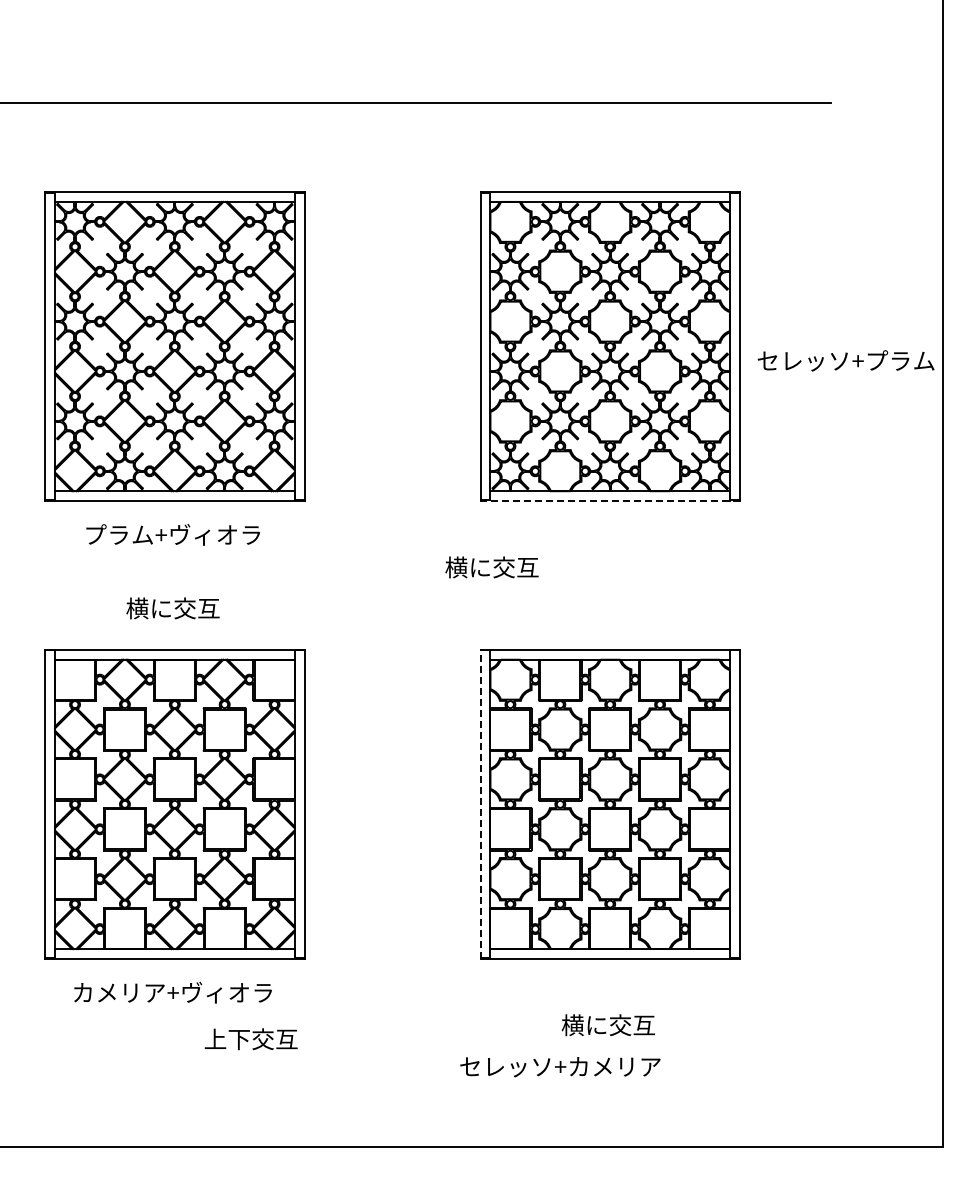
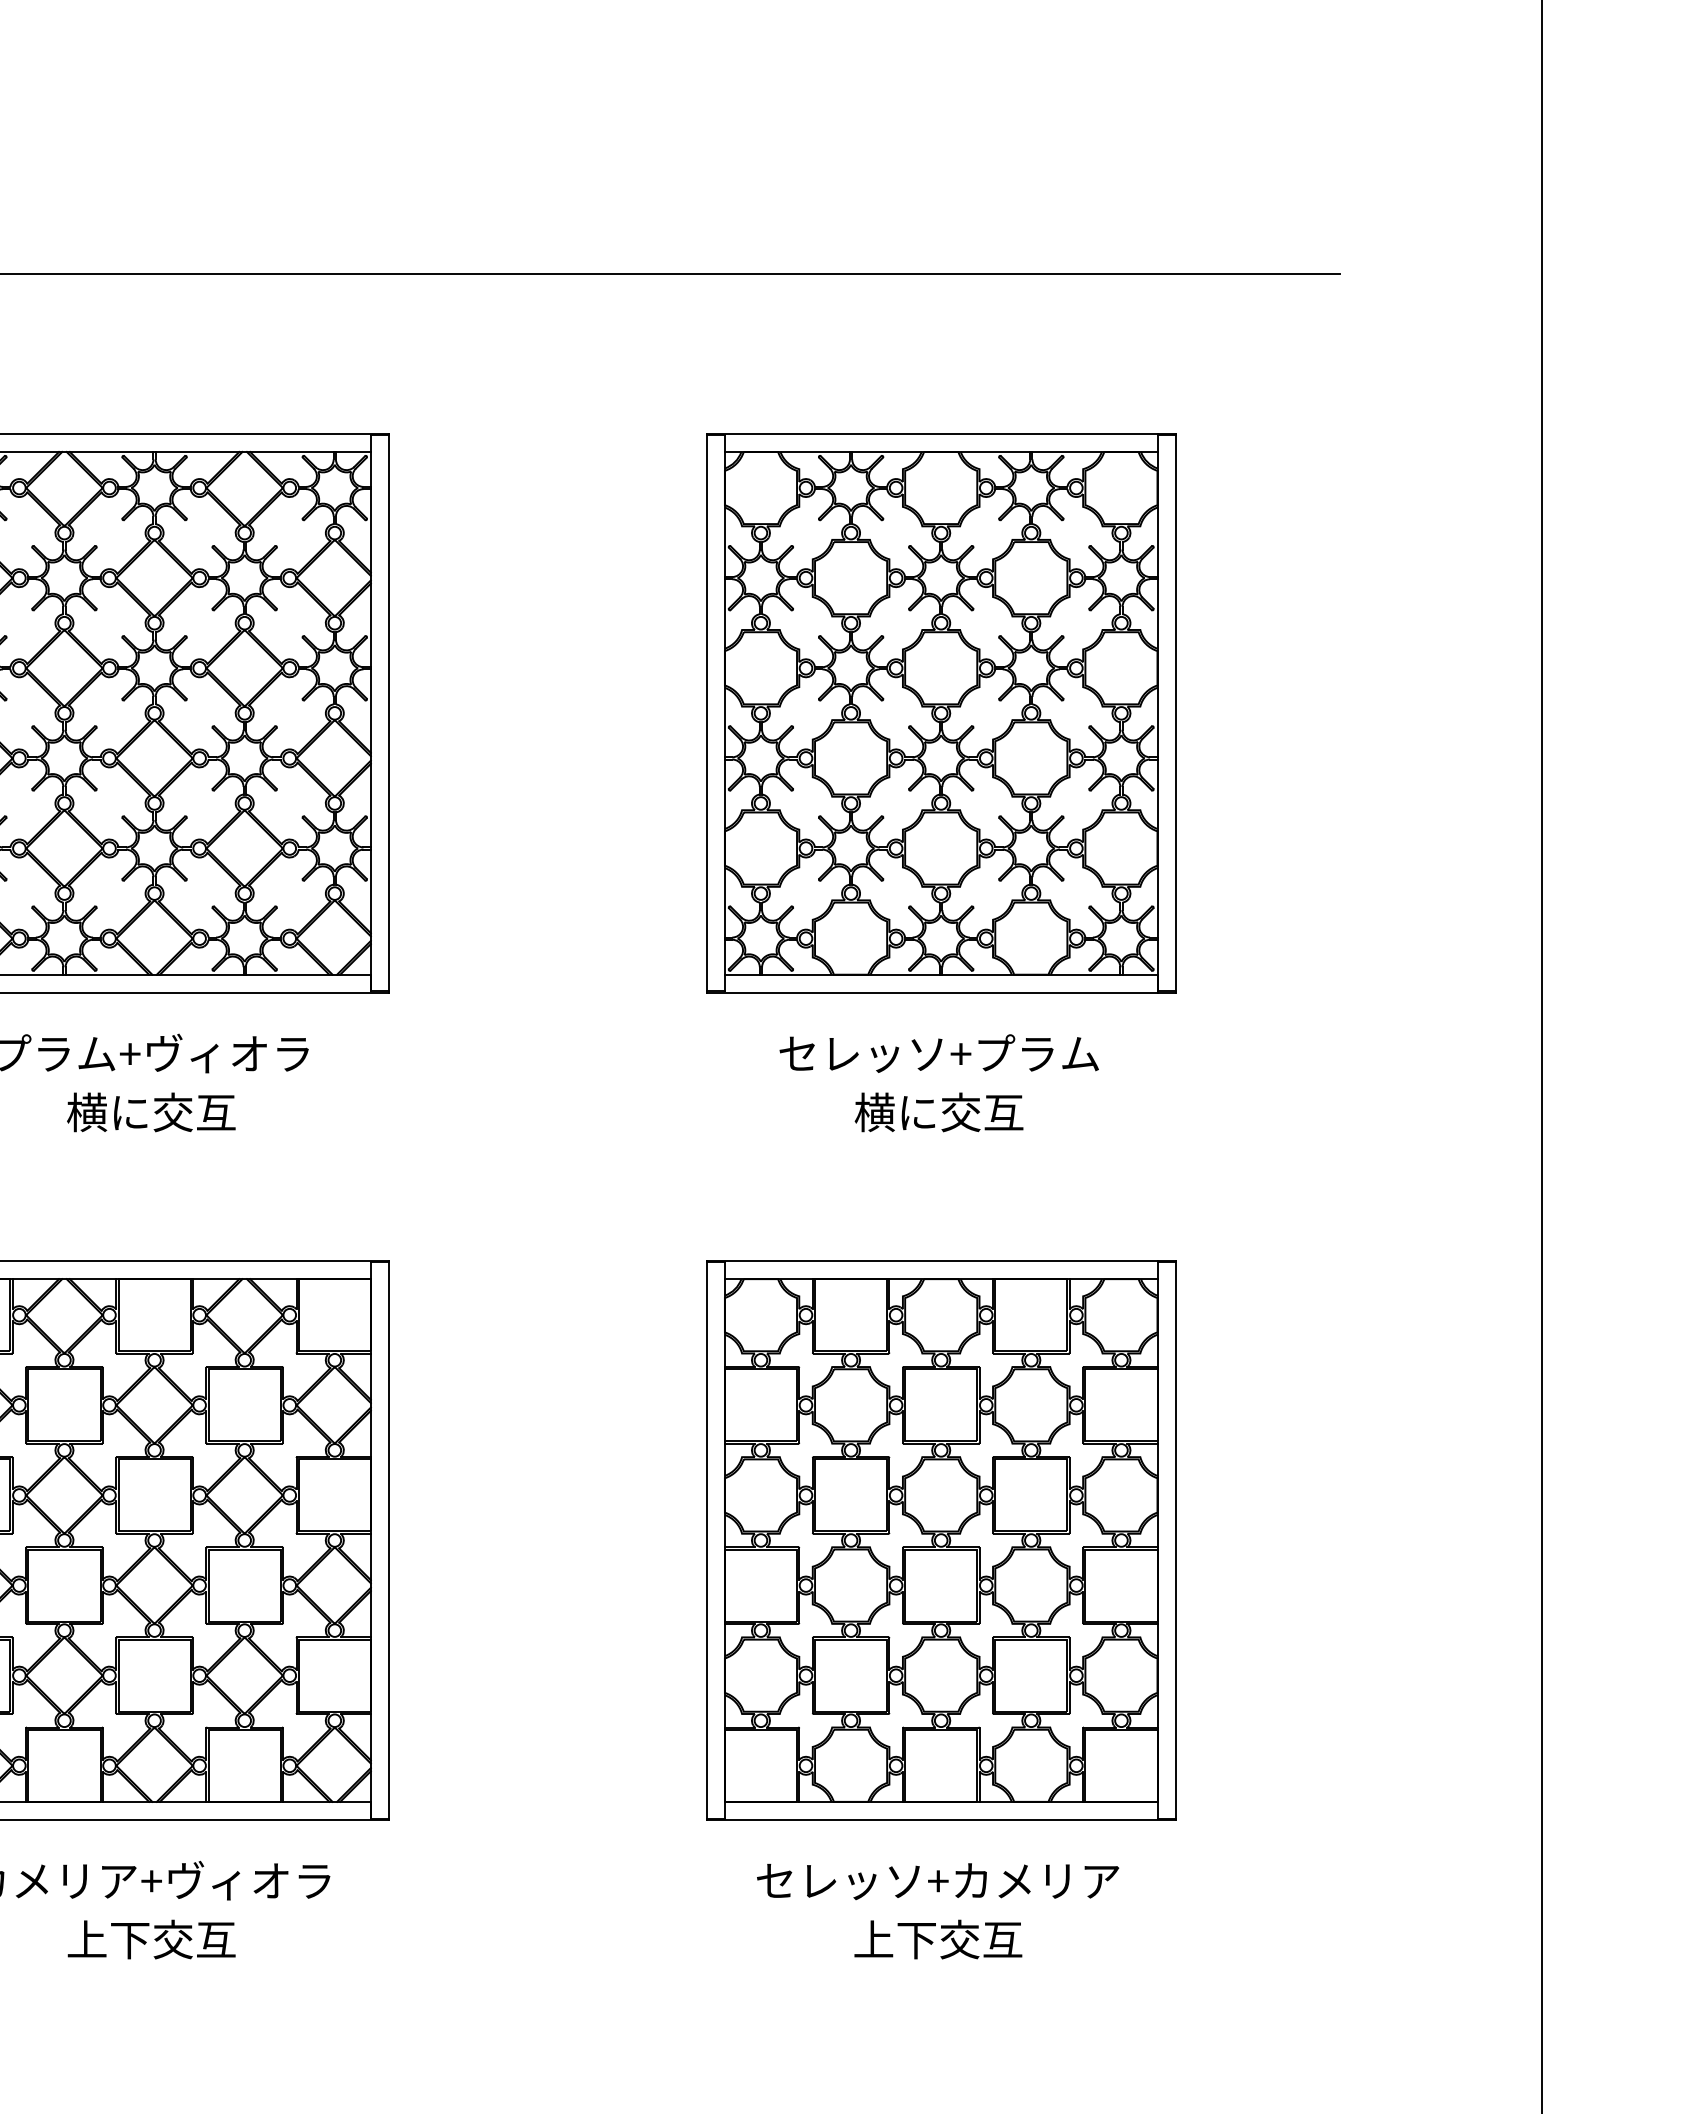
text: (845, 360) -> (938, 1052), moved
line: (610, 501) -> (941, 993), dashed -> solid
text: (491, 567) -> (938, 1112), moved
text: (172, 608) -> (150, 1112), moved
line: (480, 804) -> (706, 1540), dashed -> solid
text: (584, 1025) -> (894, 1940), 横に交互 -> 上下交互
text: (250, 1039) -> (150, 1940), moved
text: (560, 1067) -> (938, 1882), moved

